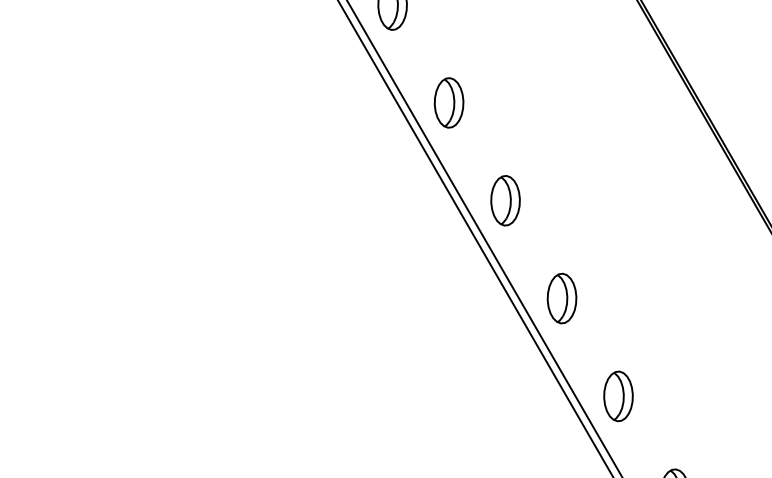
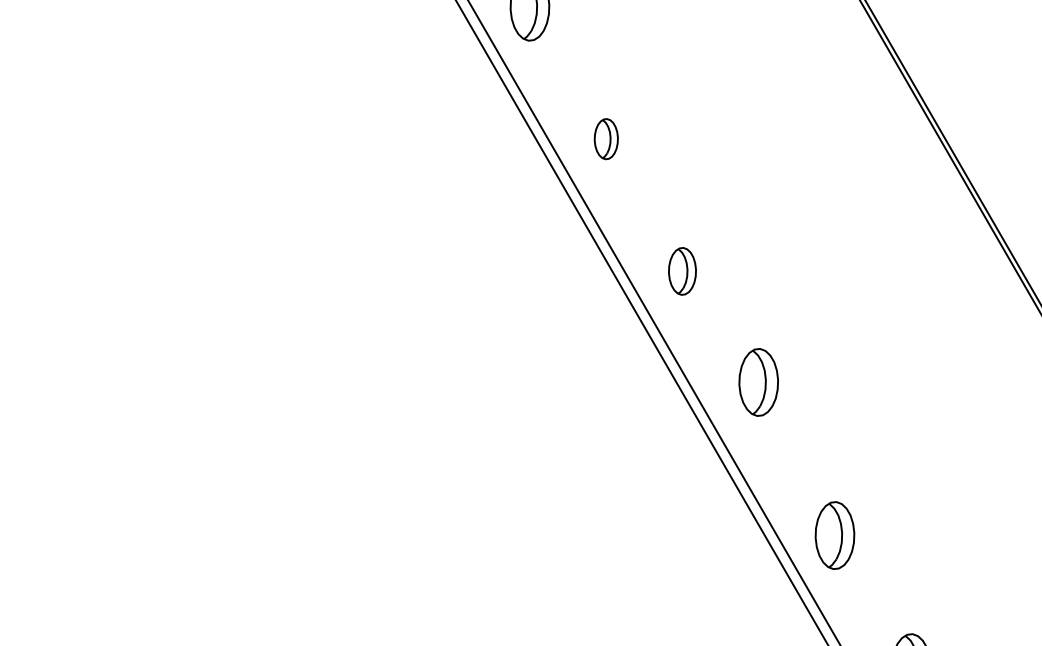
part: (449, 102) -> (606, 138), size x0.6
part: (505, 200) -> (682, 271), size x0.7
part: (561, 298) -> (758, 382), moved

